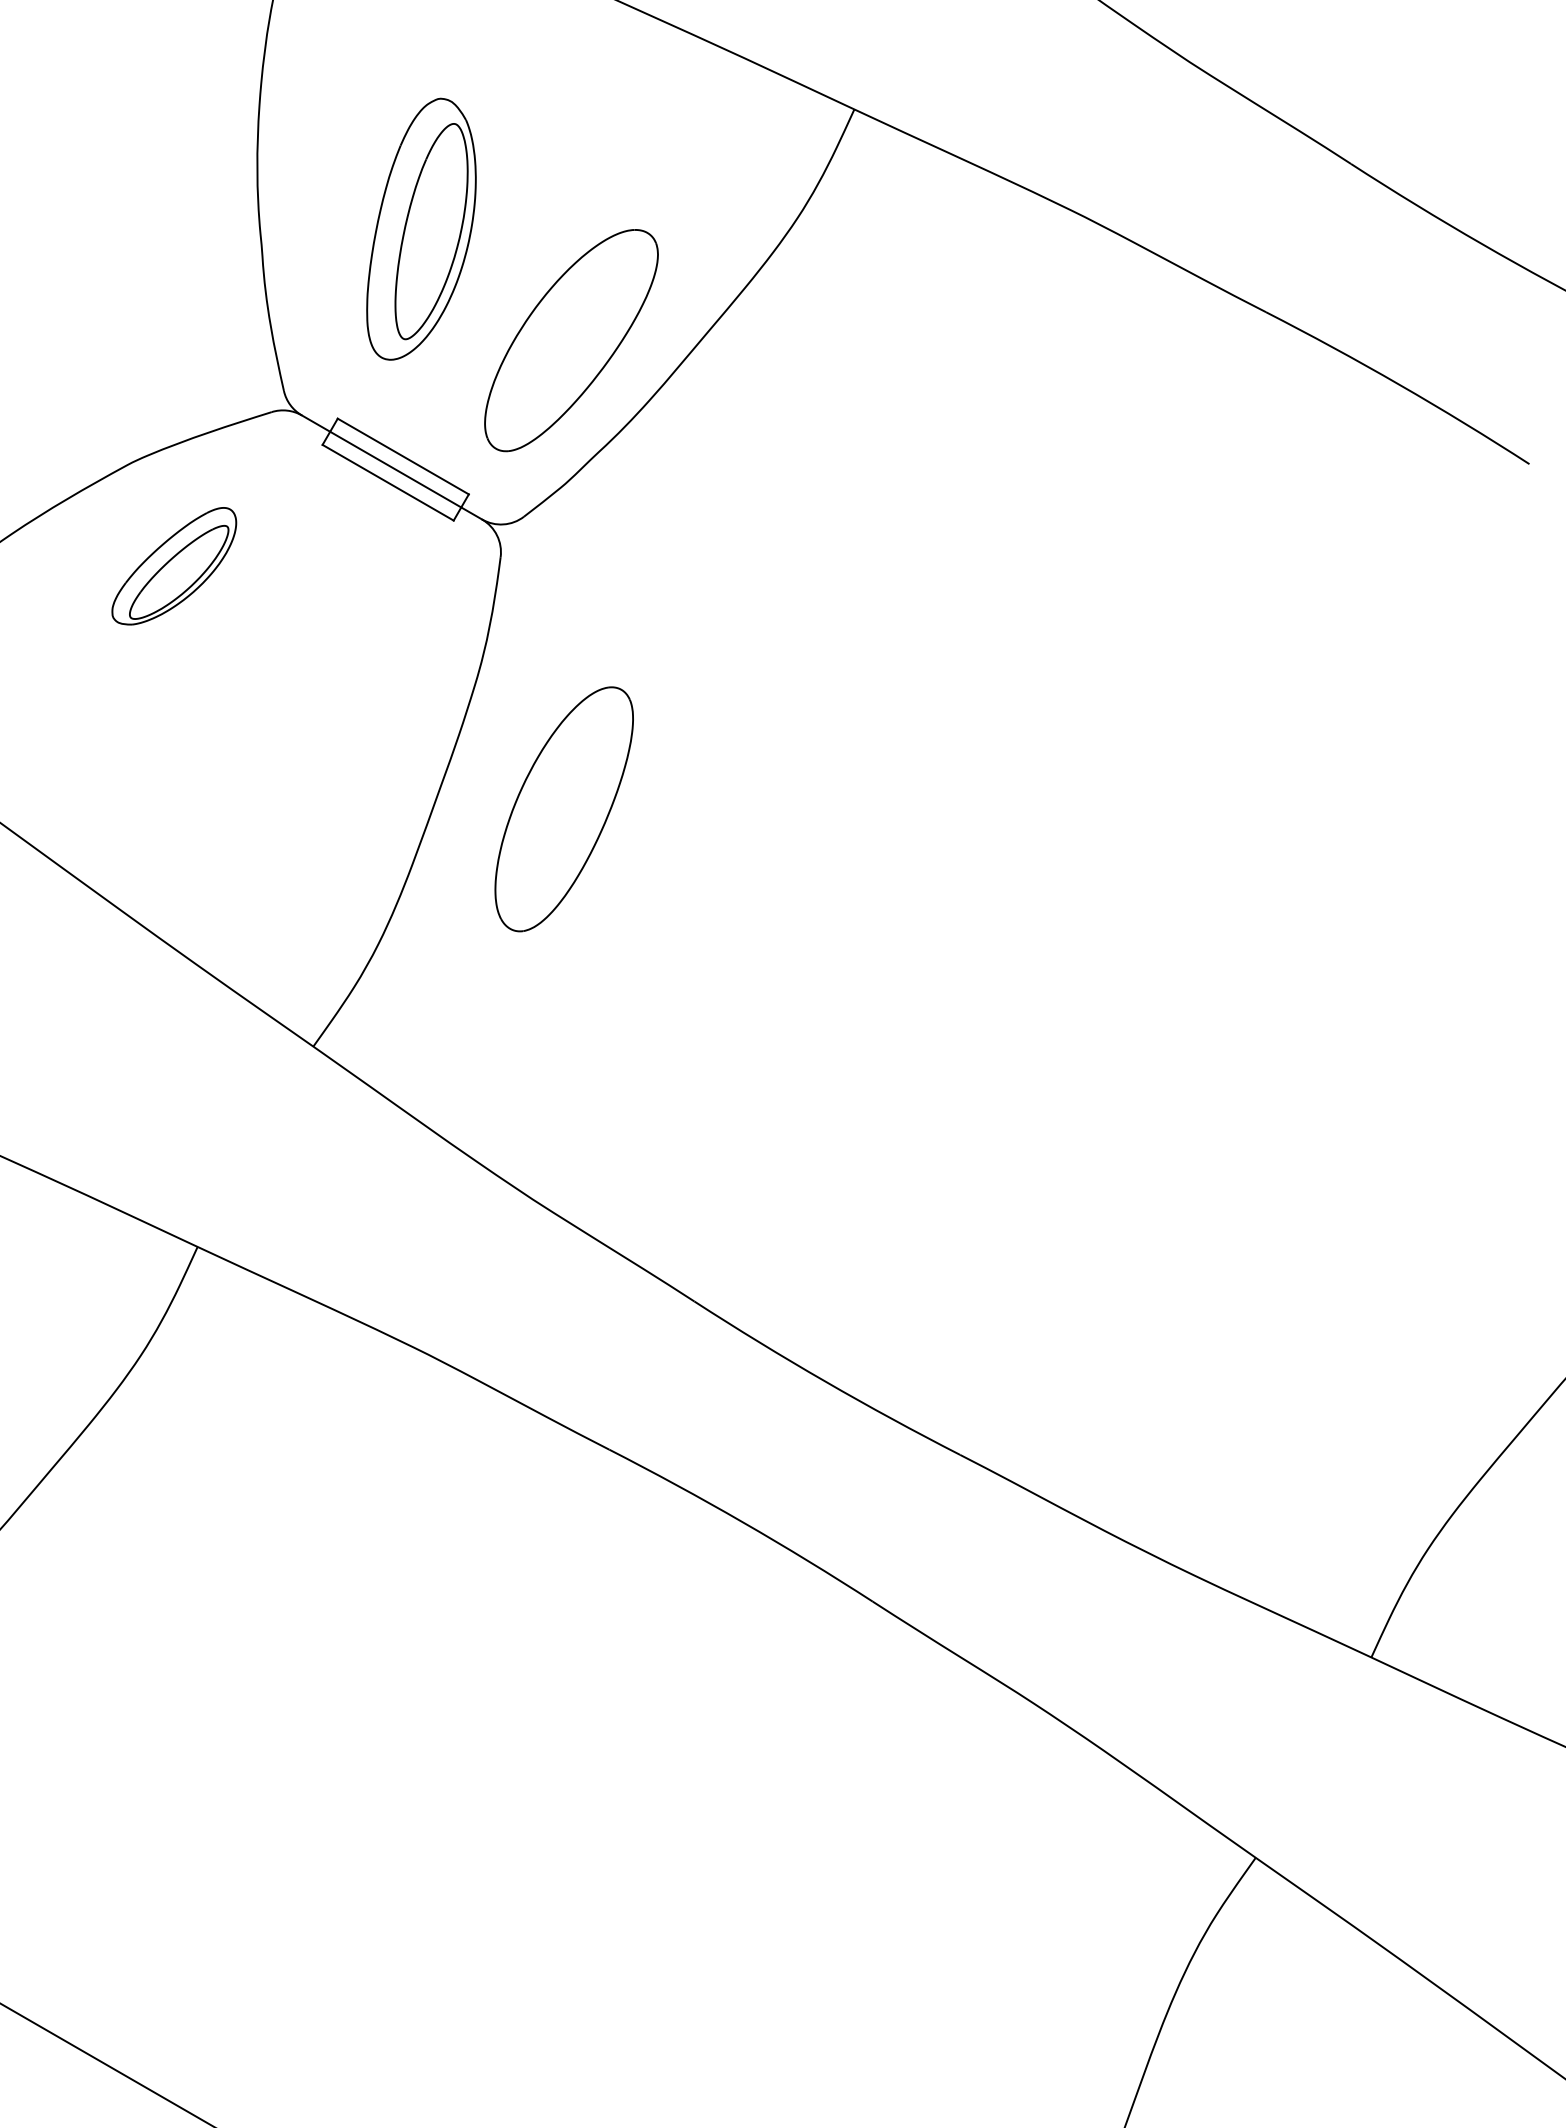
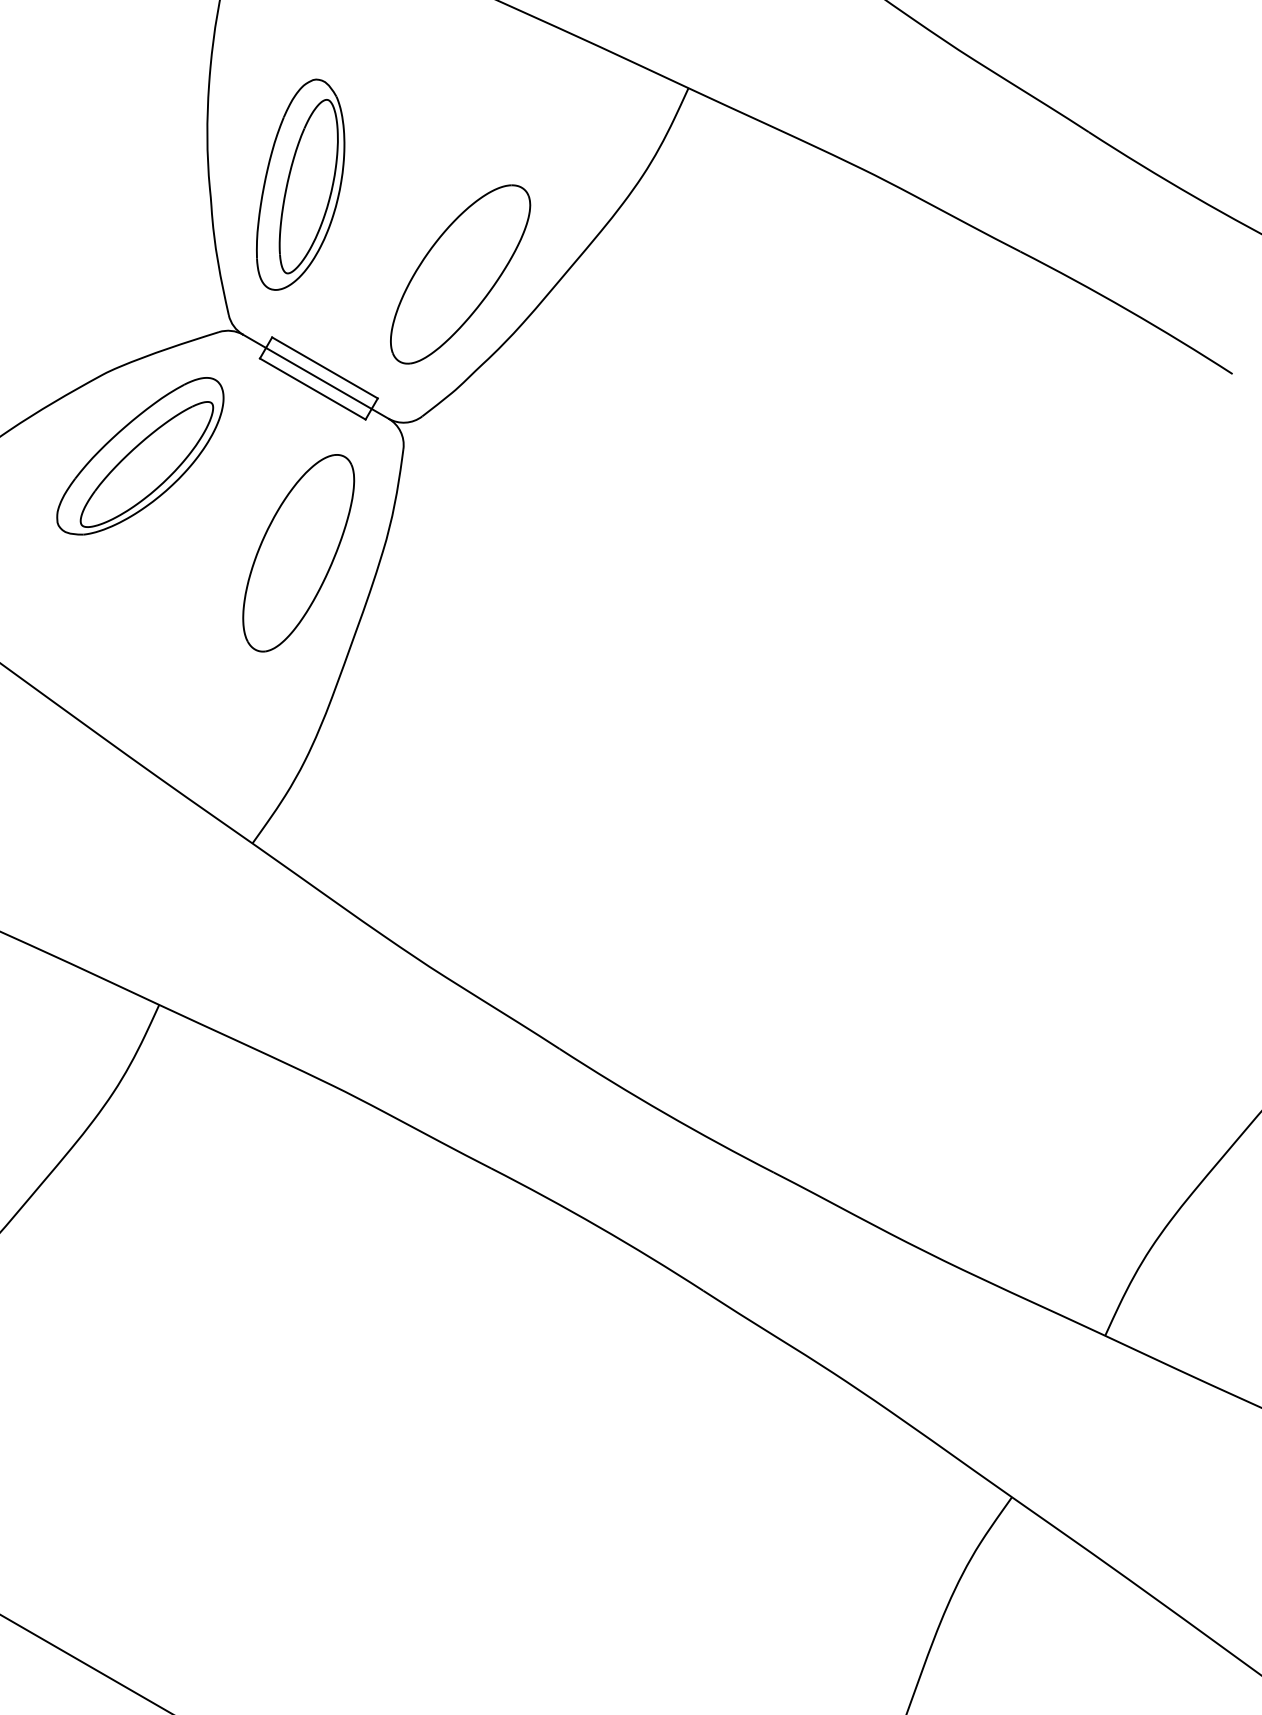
part: (421, 228) -> (300, 184), moved
part: (174, 566) -> (140, 456), size x1.67
part: (563, 809) -> (298, 553), moved

